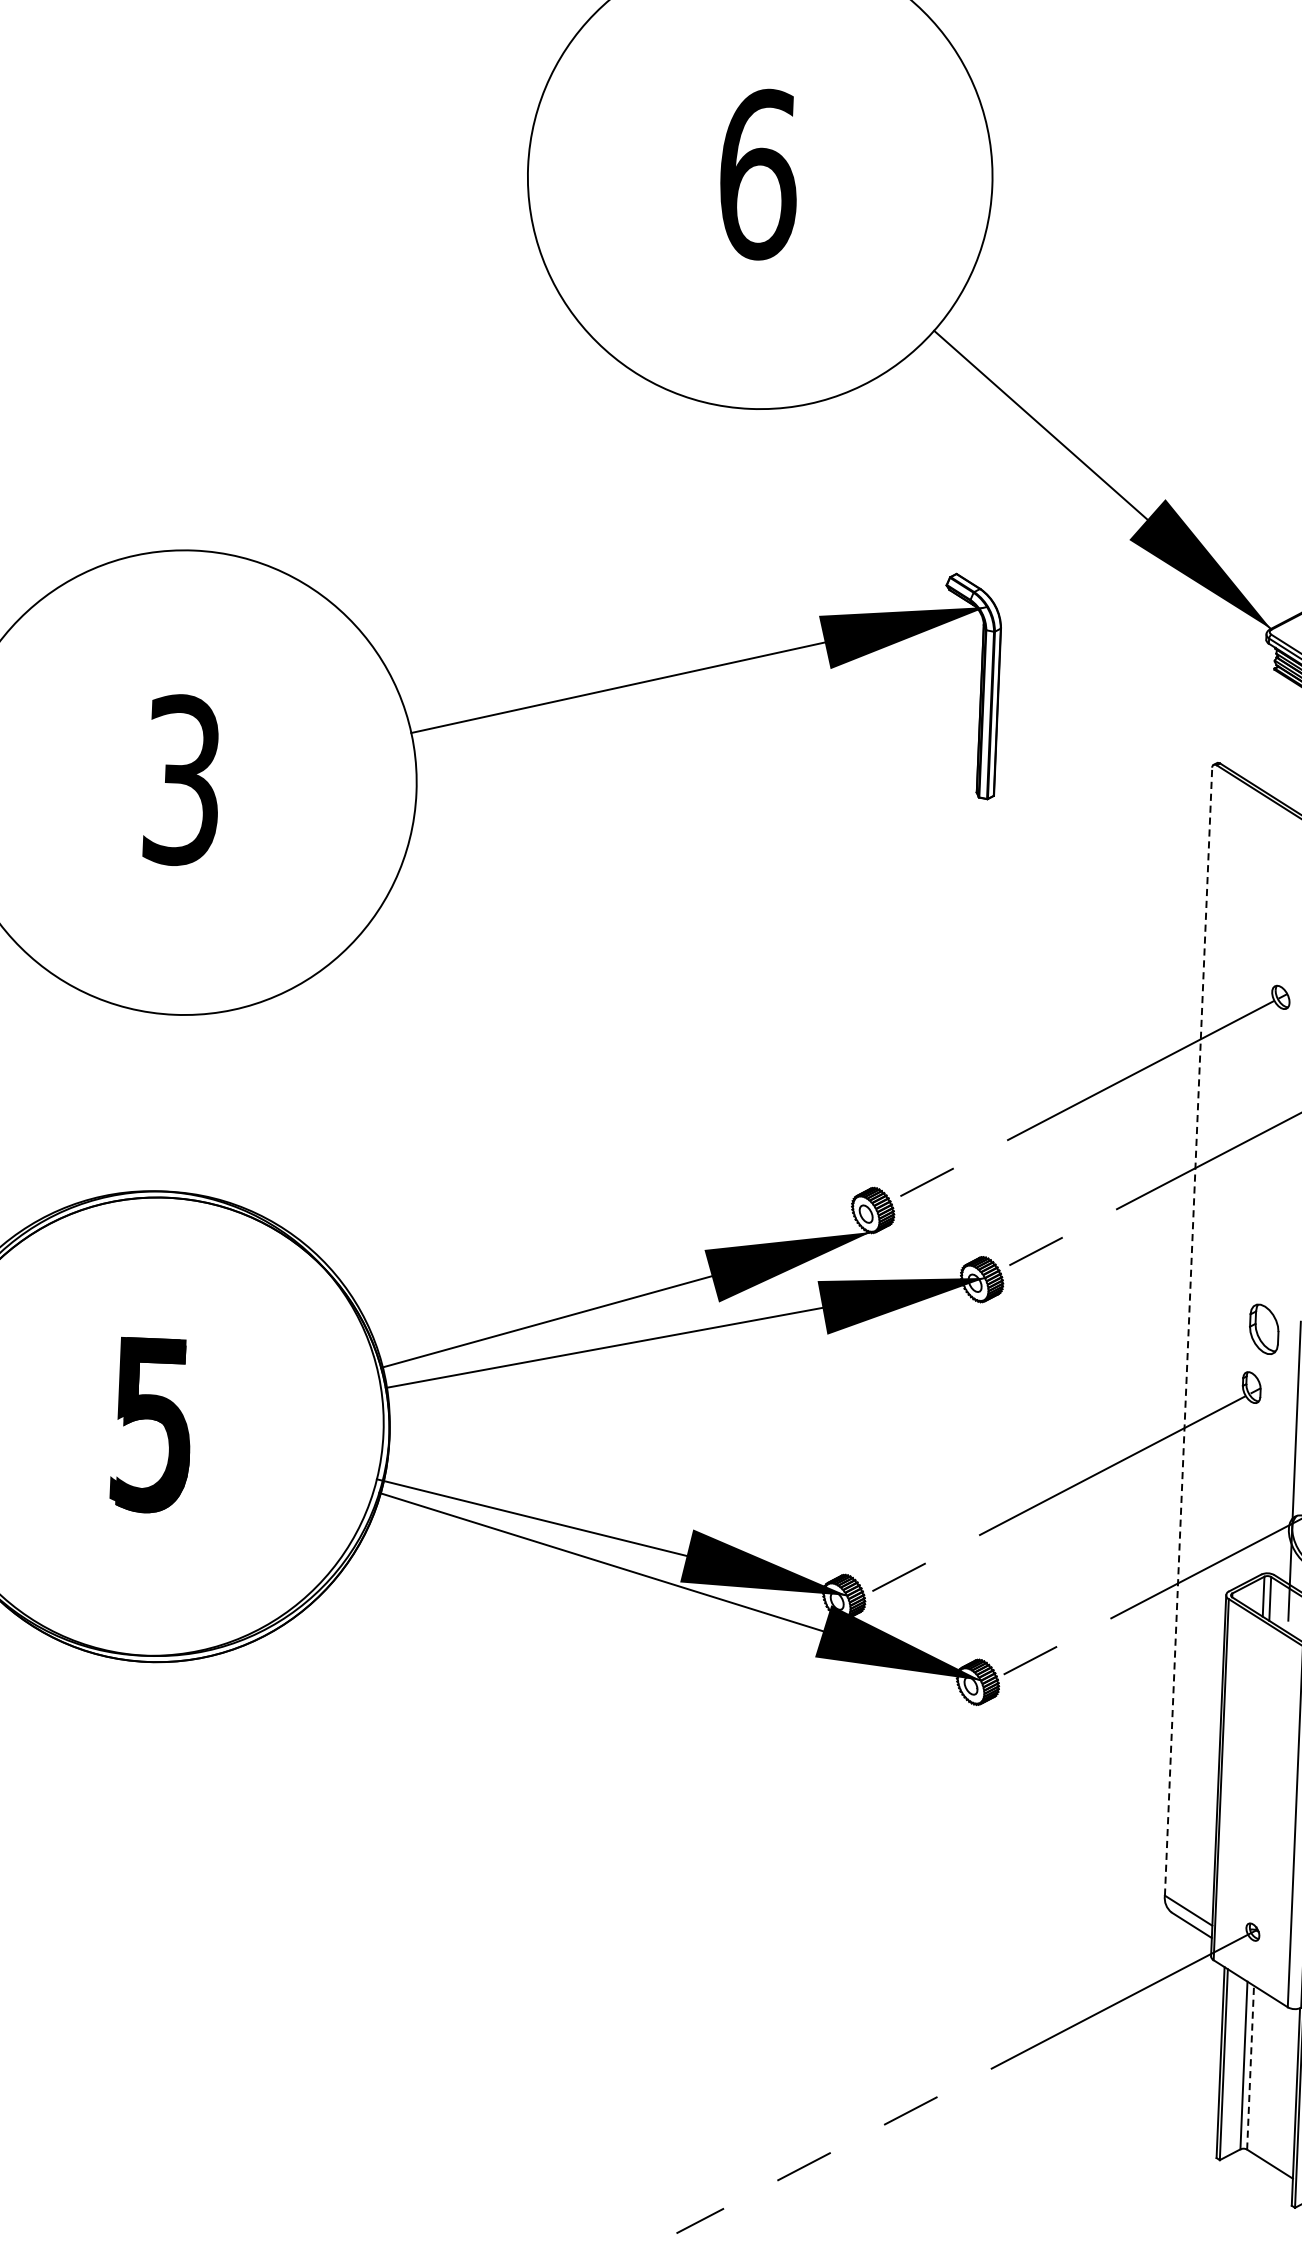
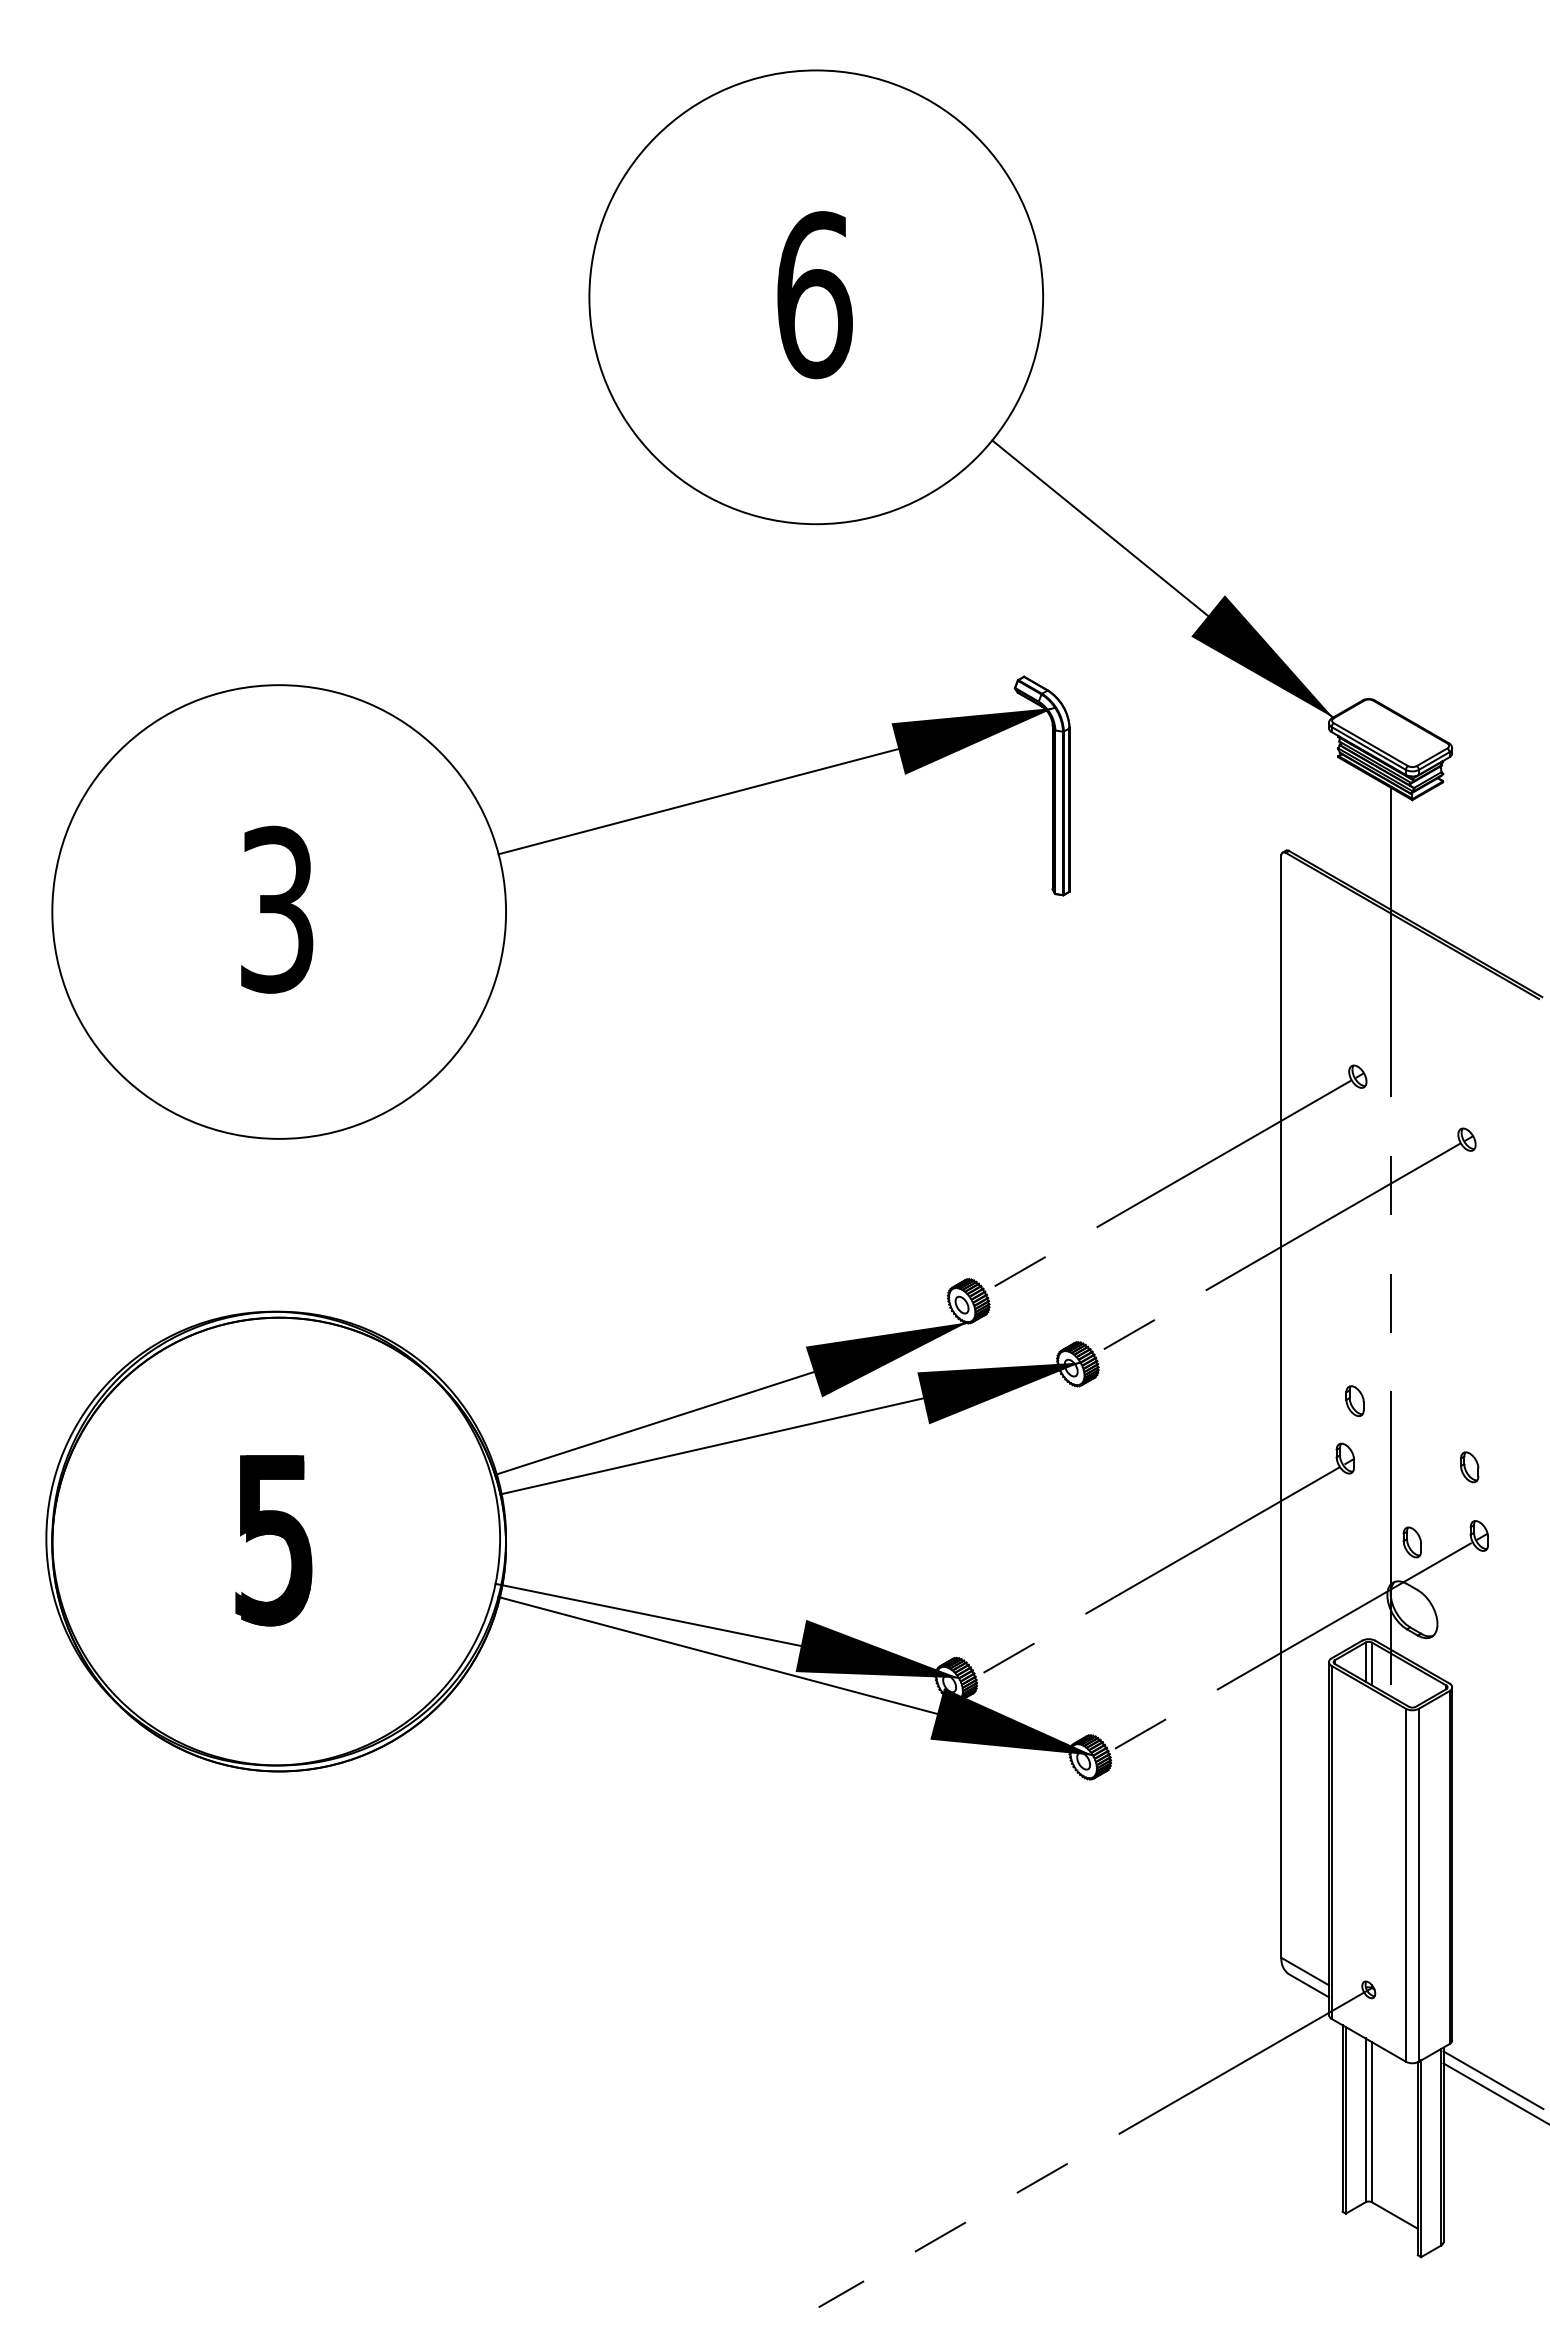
part: (1263, 1328) -> (1354, 1400), size x0.62
line: (1188, 1331) -> (1281, 1406), dashed -> solid
line: (1251, 2066) -> (1372, 2121), dashed -> solid

